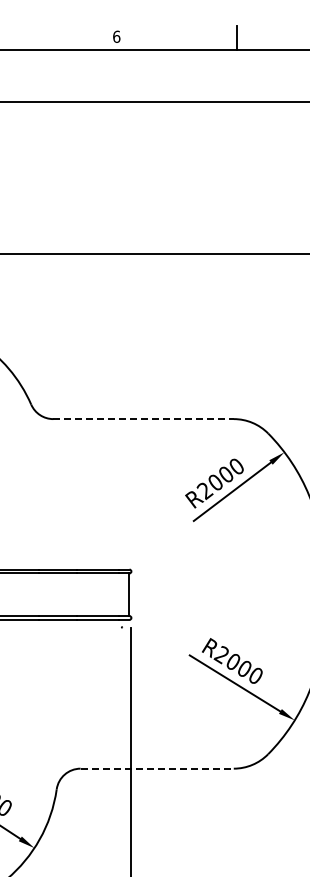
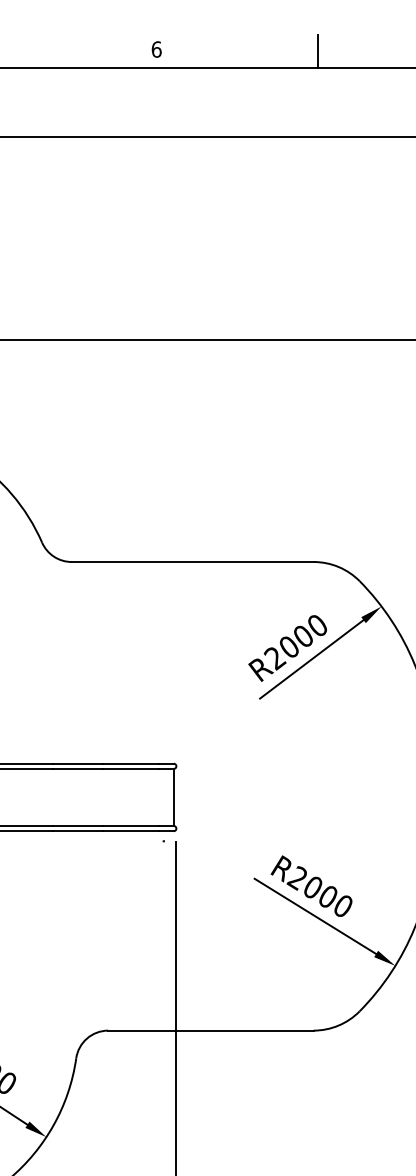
line: (144, 419) -> (193, 562), dashed -> solid
line: (157, 768) -> (211, 1030), dashed -> solid

